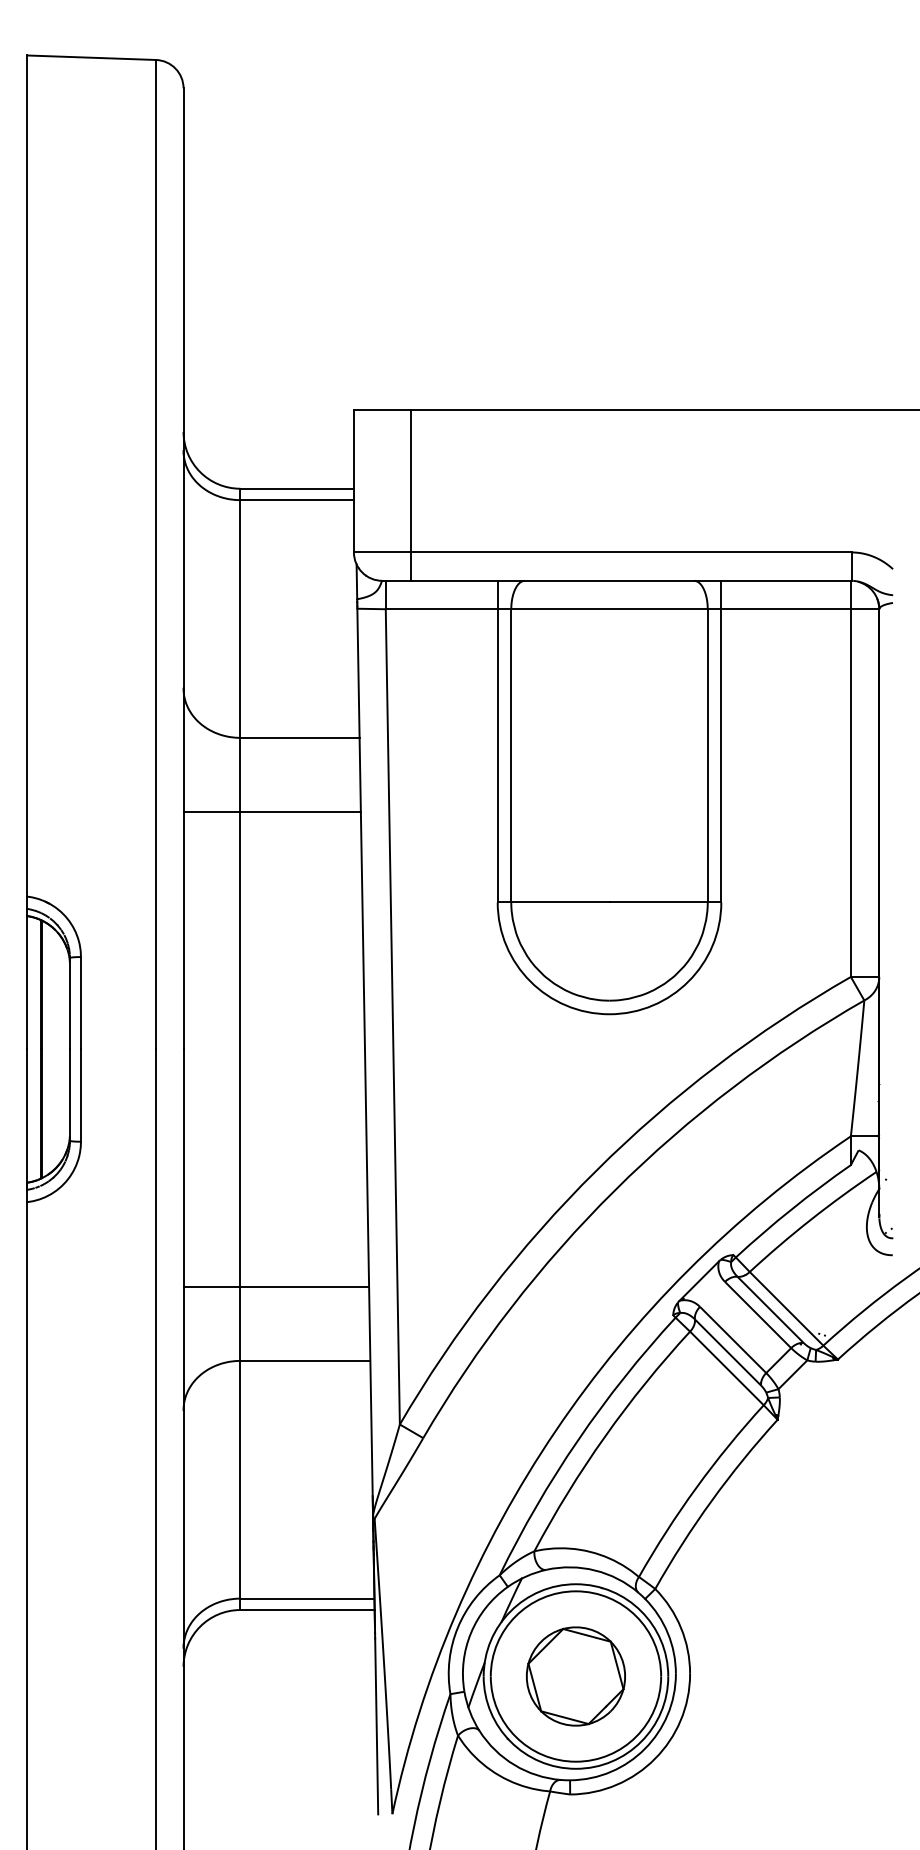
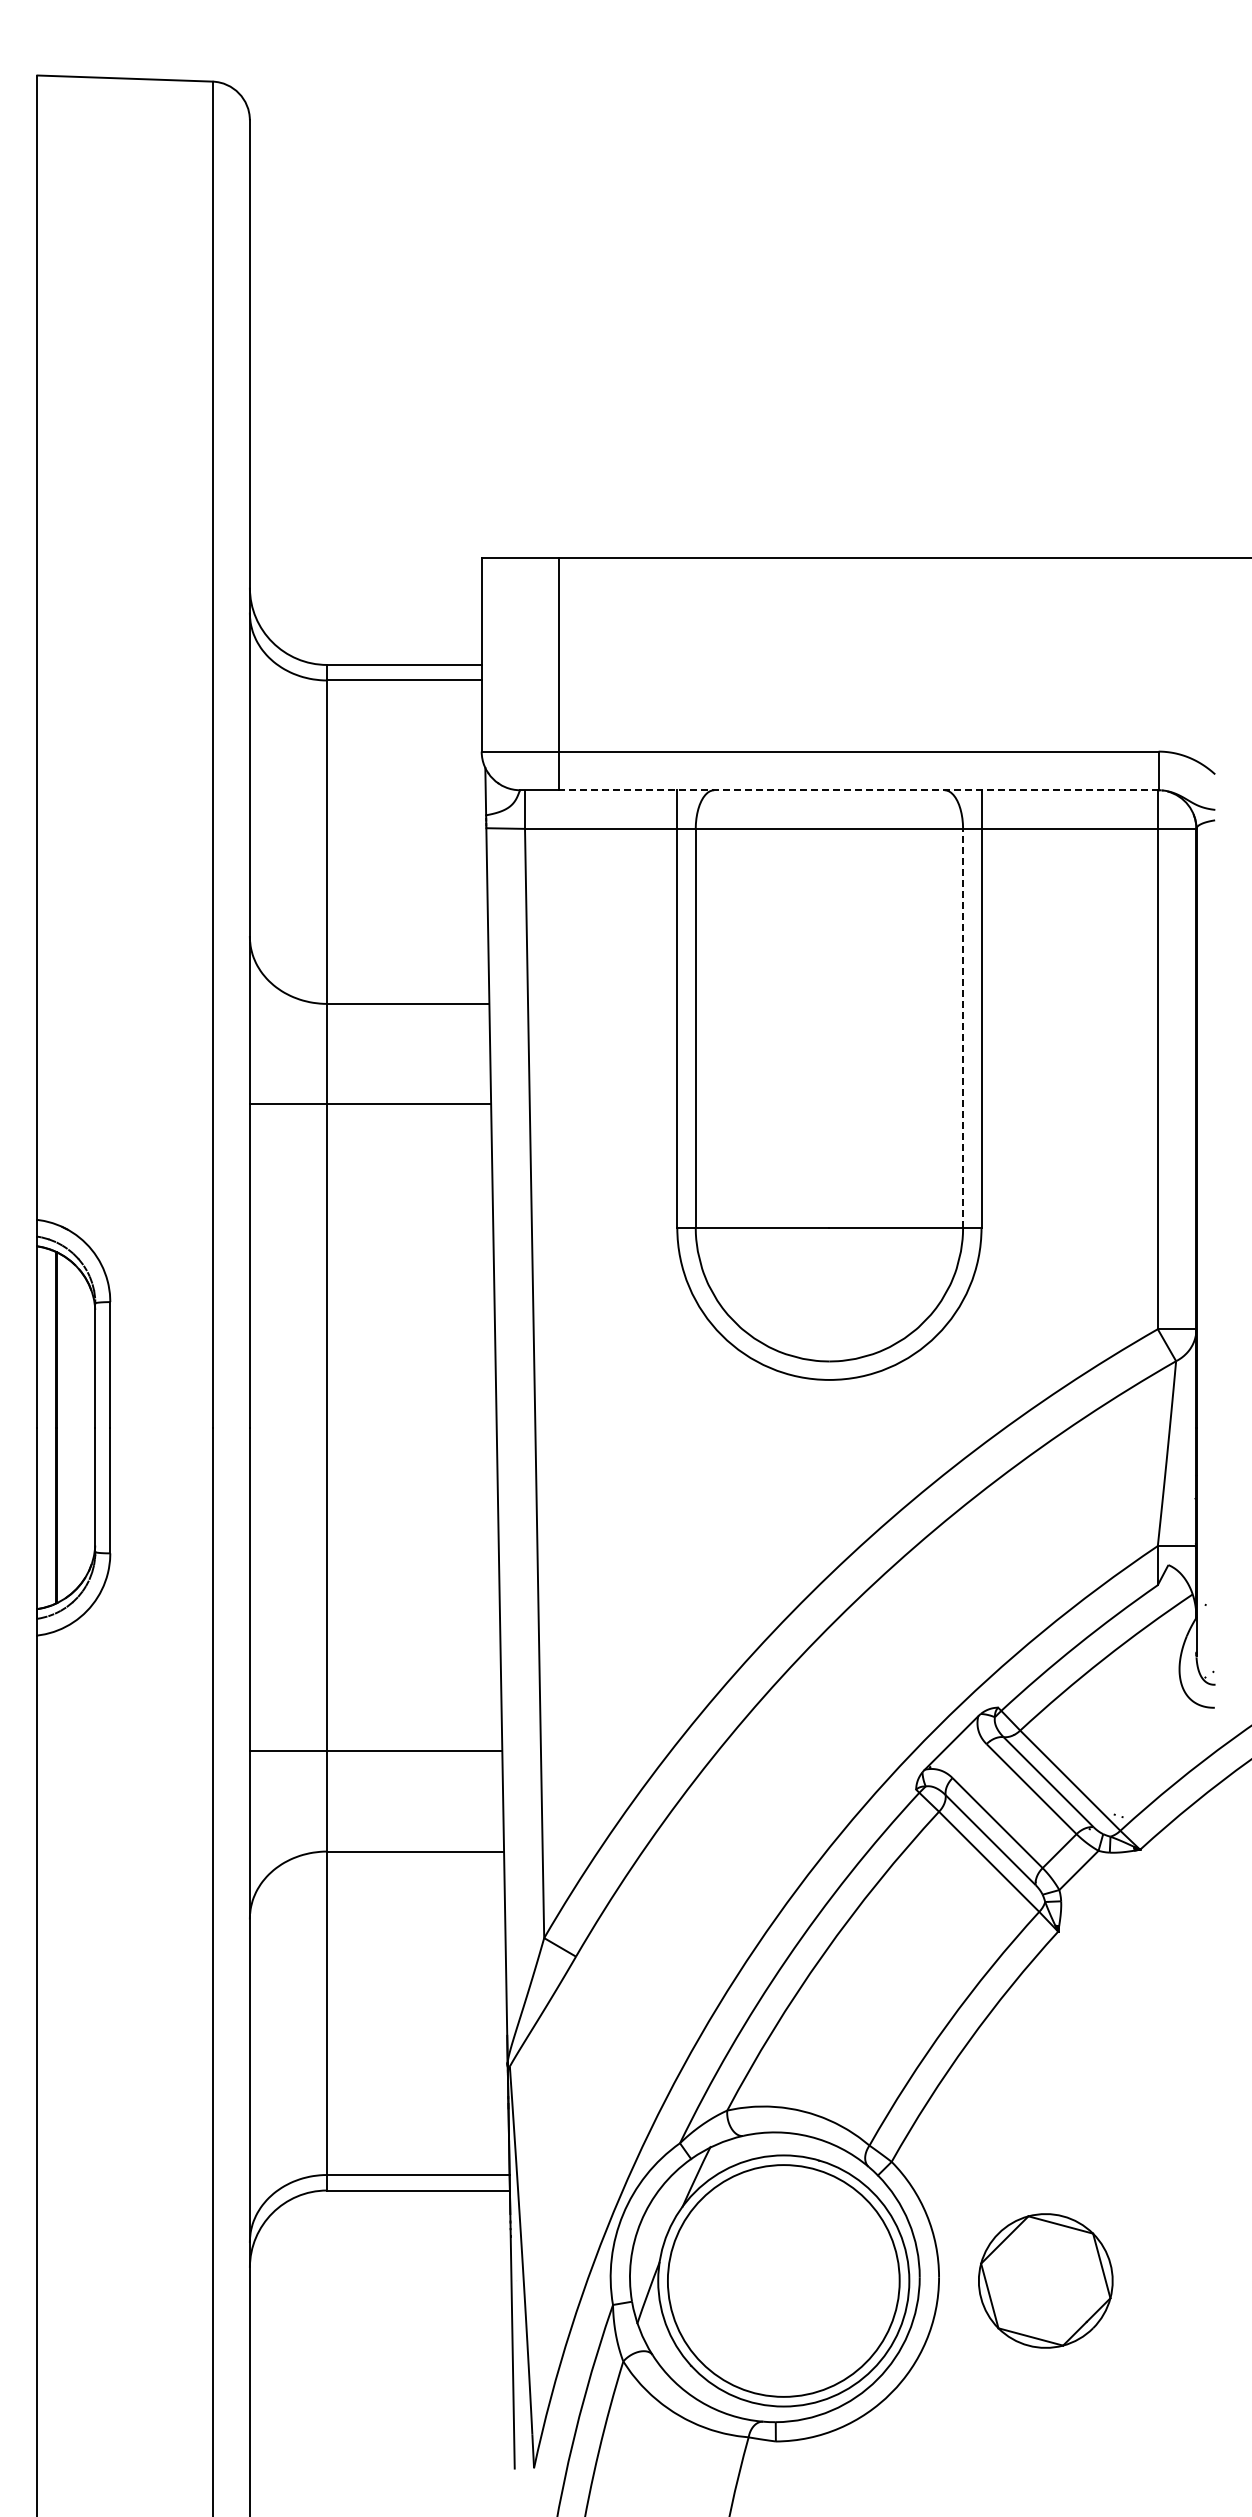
line: (630, 581) -> (858, 790), solid -> dashed
line: (708, 755) -> (963, 1027), solid -> dashed
part: (575, 1676) -> (1045, 2280), moved

